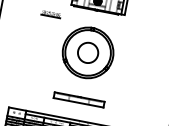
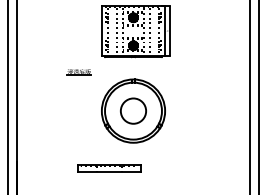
part: (79, 99) -> (109, 168), moved

